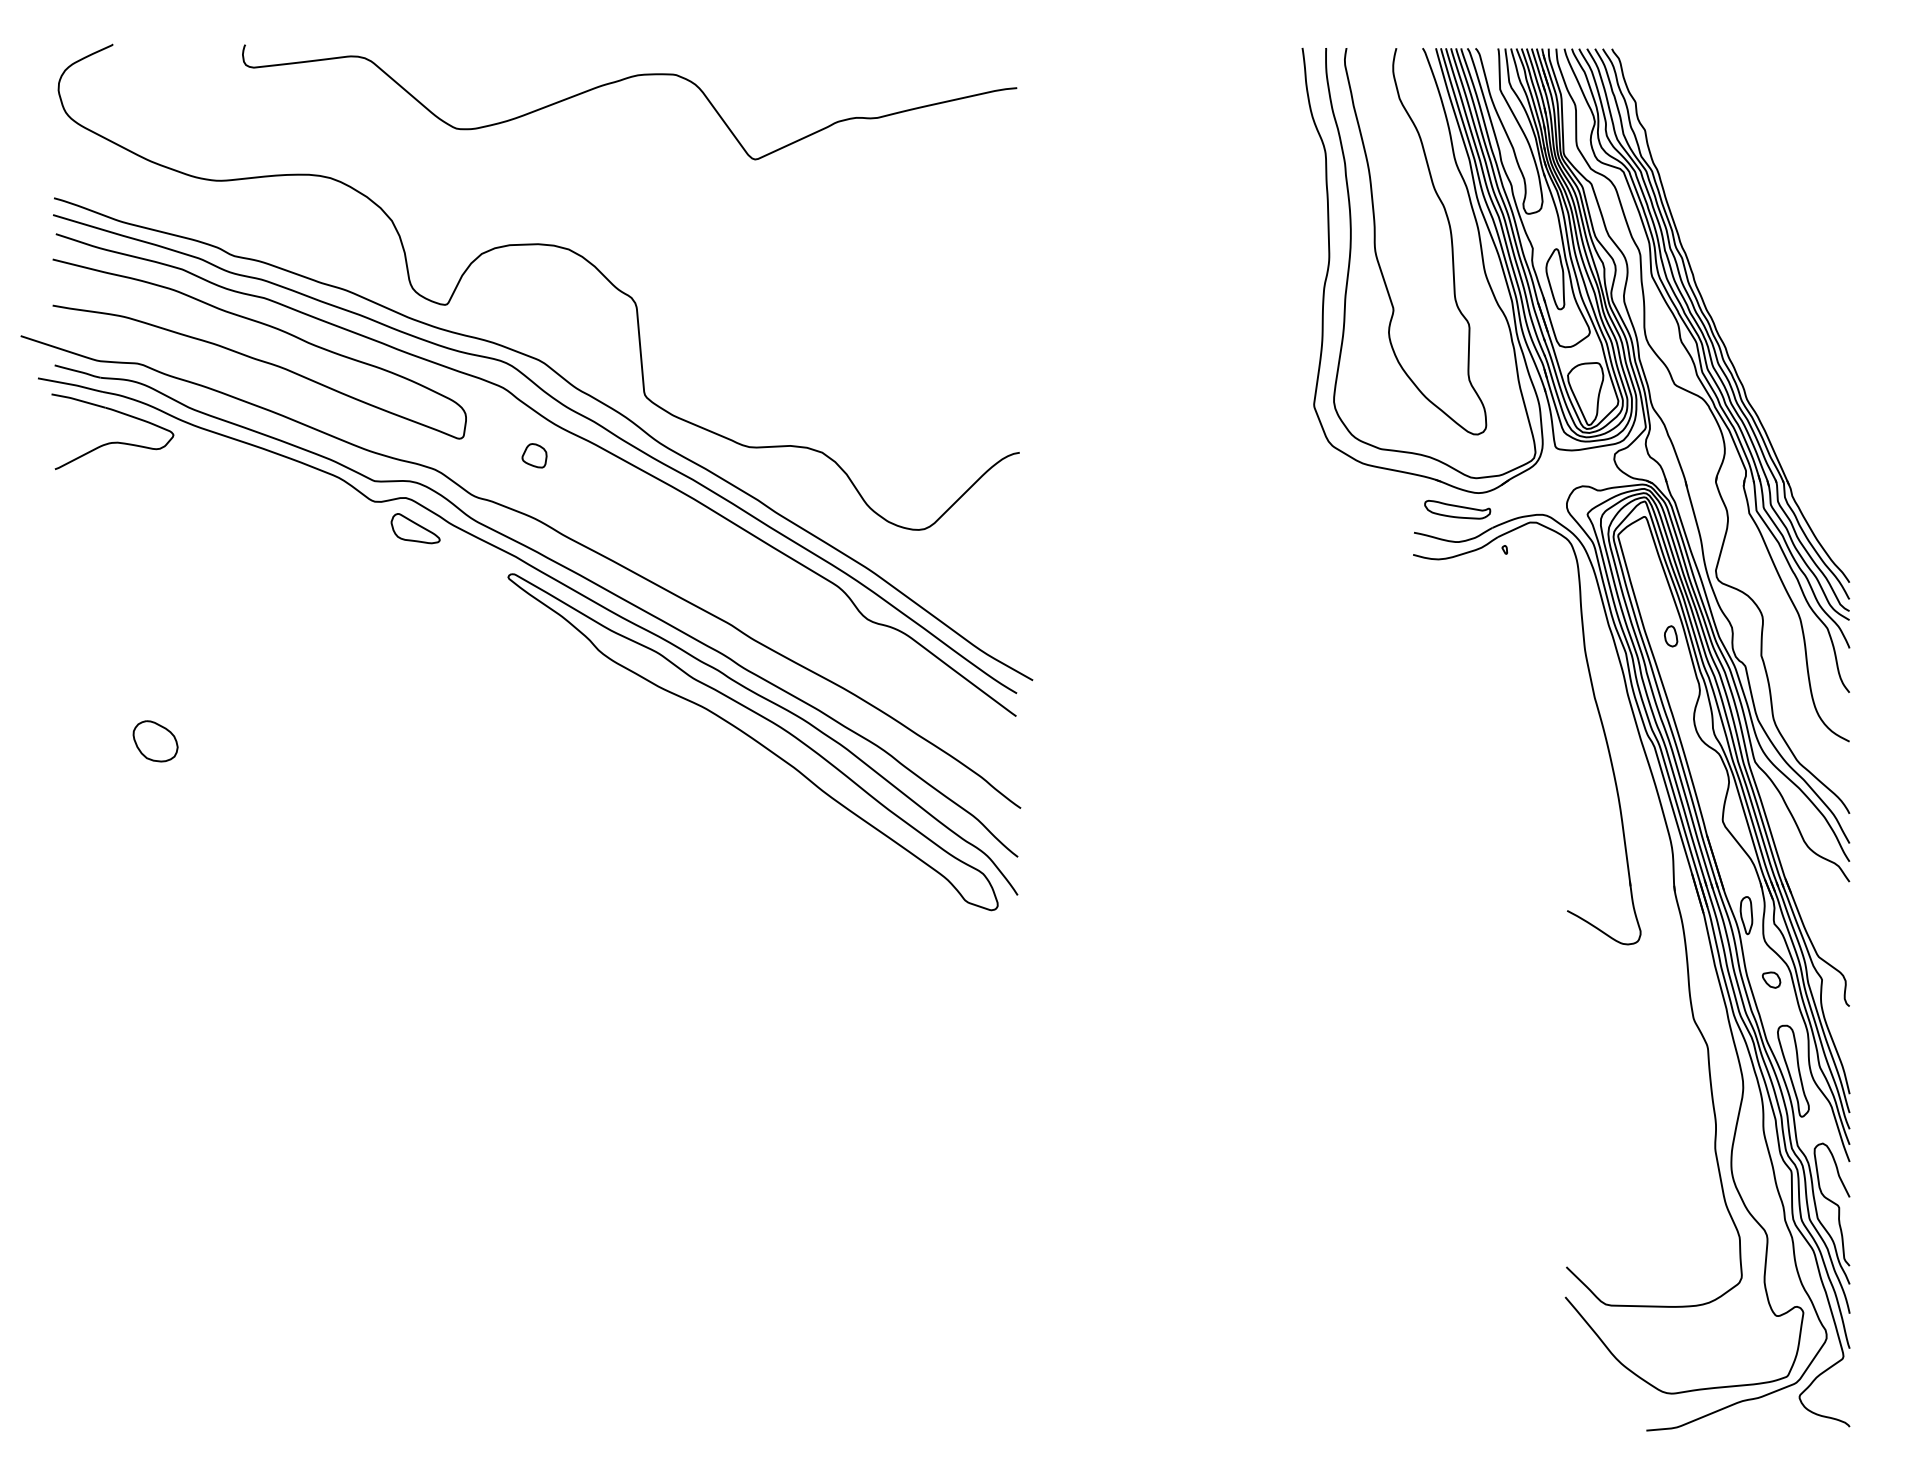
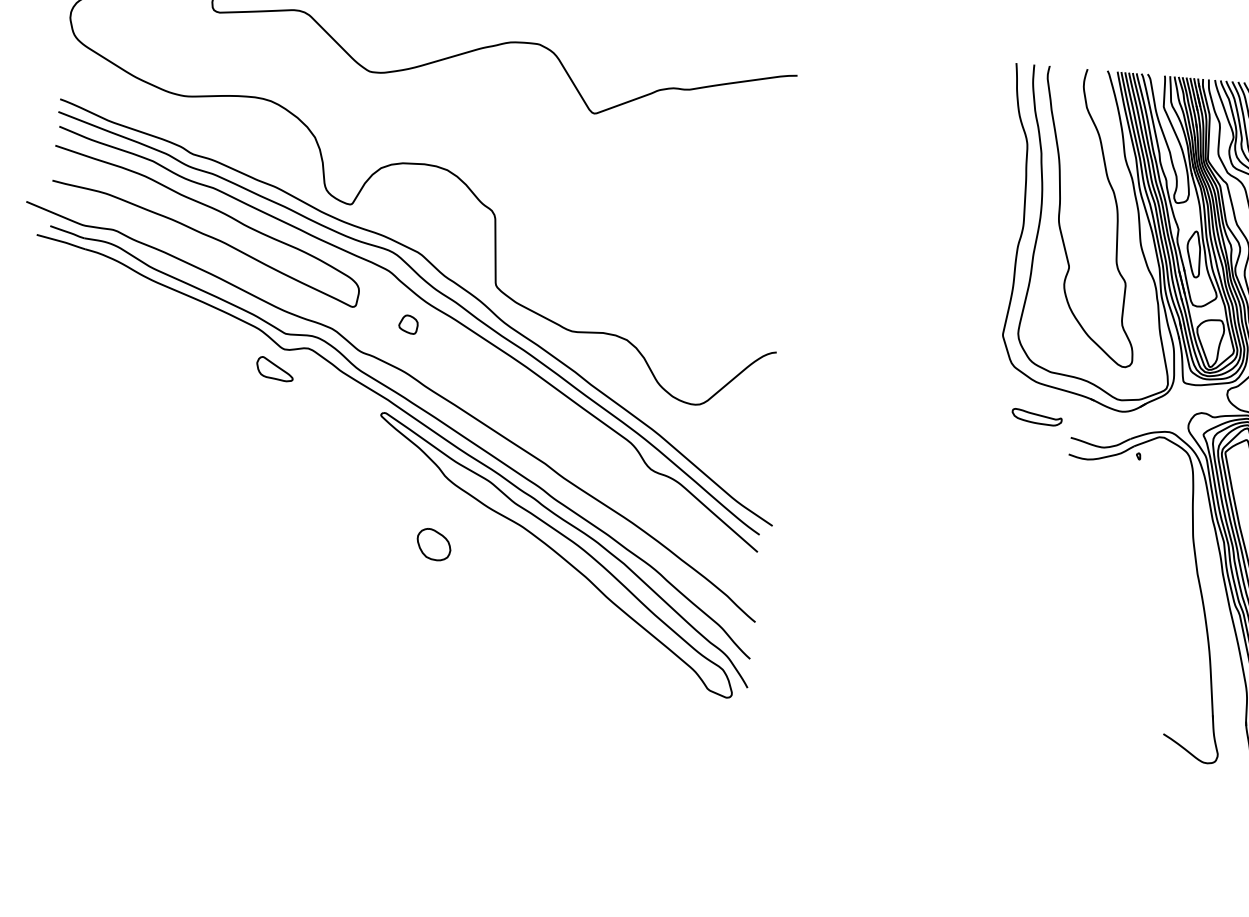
part: (114, 441) -> (90, 287), removed
part: (1457, 509) -> (1036, 417), moved
part: (415, 528) -> (275, 369), moved
part: (155, 741) -> (433, 544), moved

